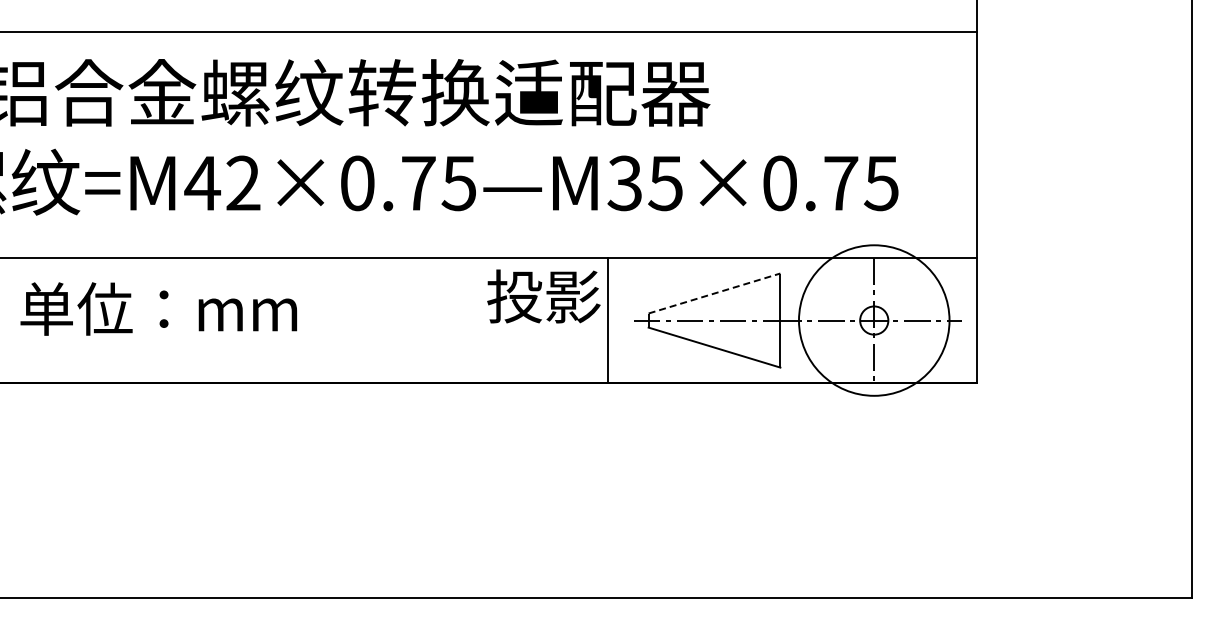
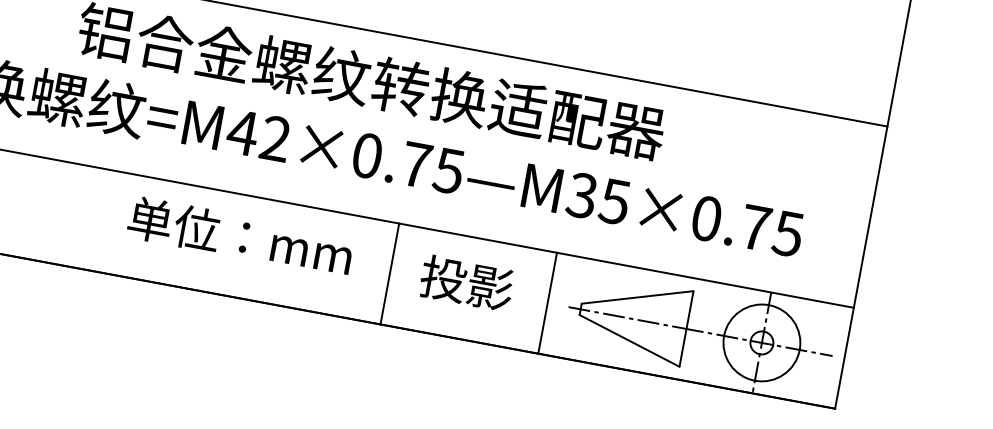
line: (714, 293) -> (637, 297), dashed -> solid
text: (543, 296) -> (466, 283), moved
text: (158, 308) -> (240, 236), moved
line: (411, 320) -> (390, 274), added
circle: (874, 320) -> (762, 342), size x0.62

